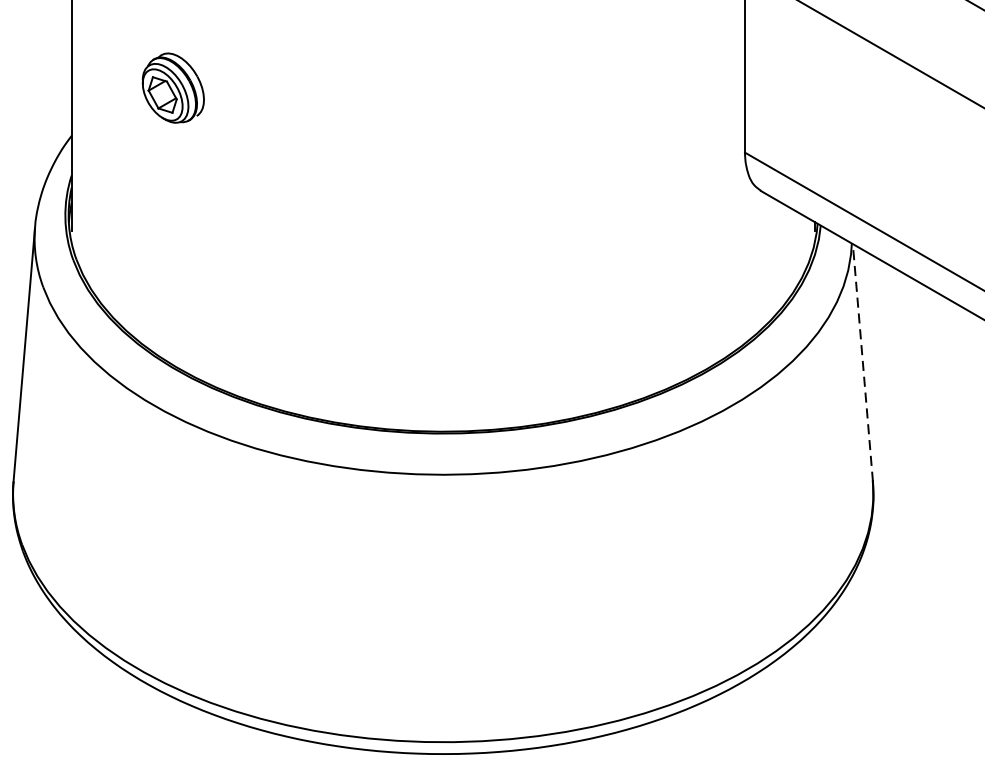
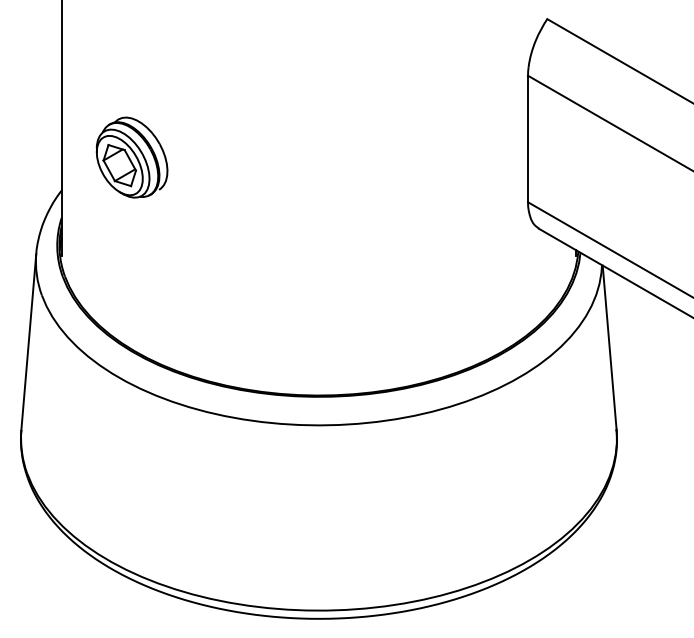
part: (172, 88) -> (131, 157), size x1.67
line: (862, 362) -> (609, 347), dashed -> solid

